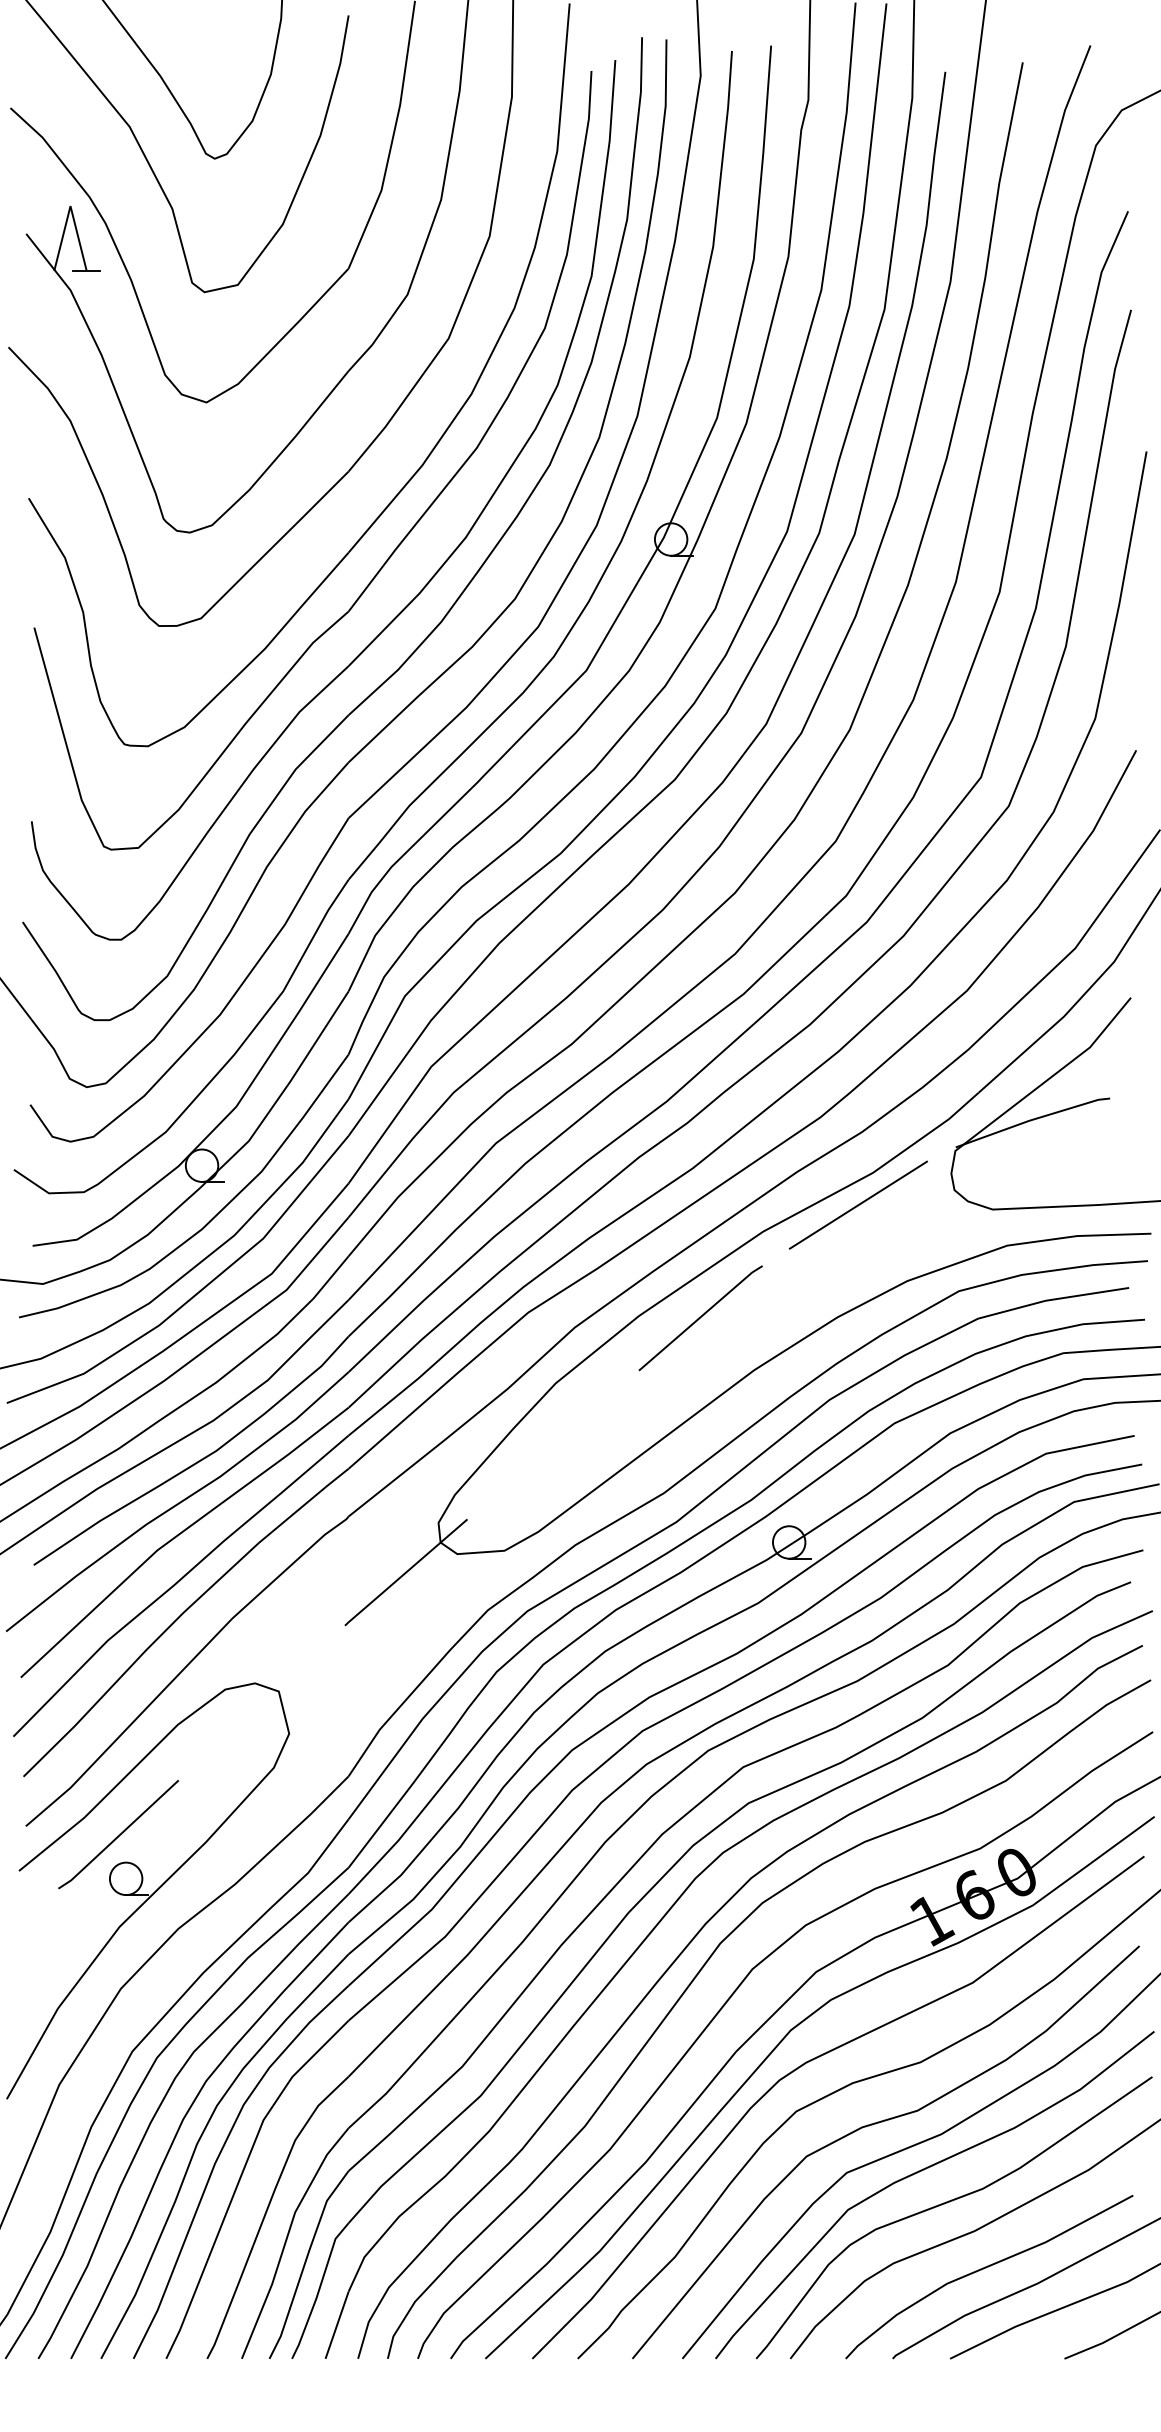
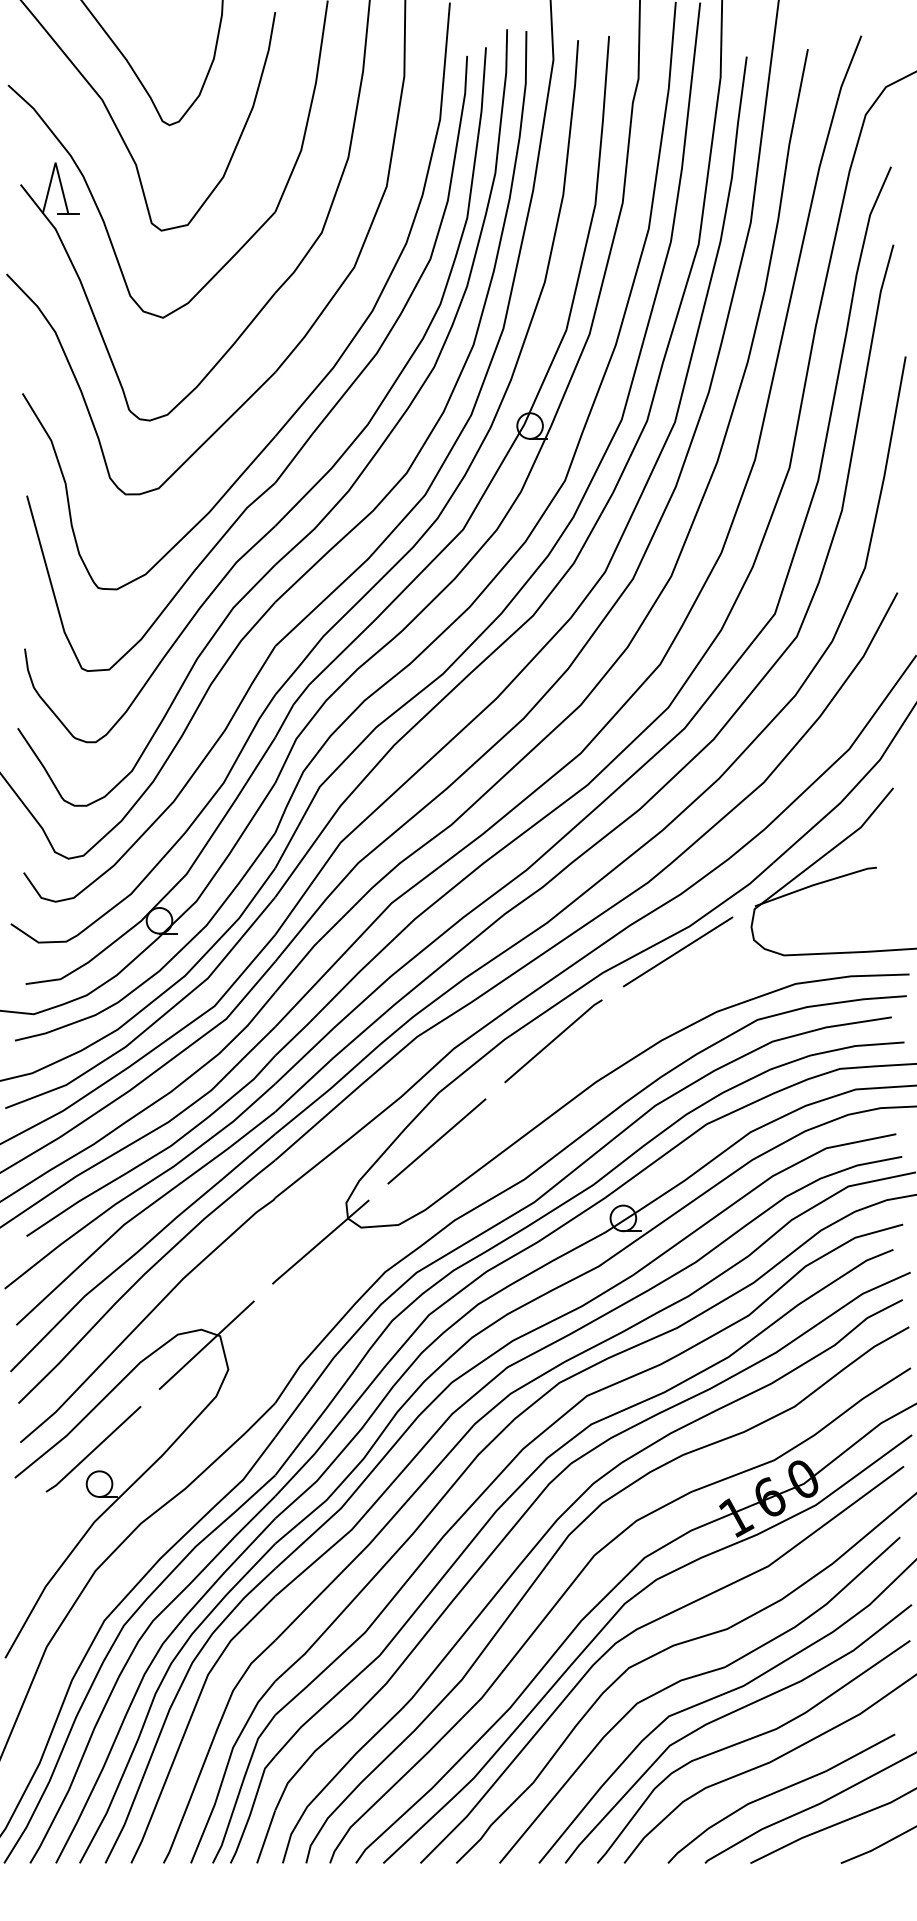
line: (552, 1445) -> (436, 1141), added
line: (261, 1702) -> (206, 1344), added

